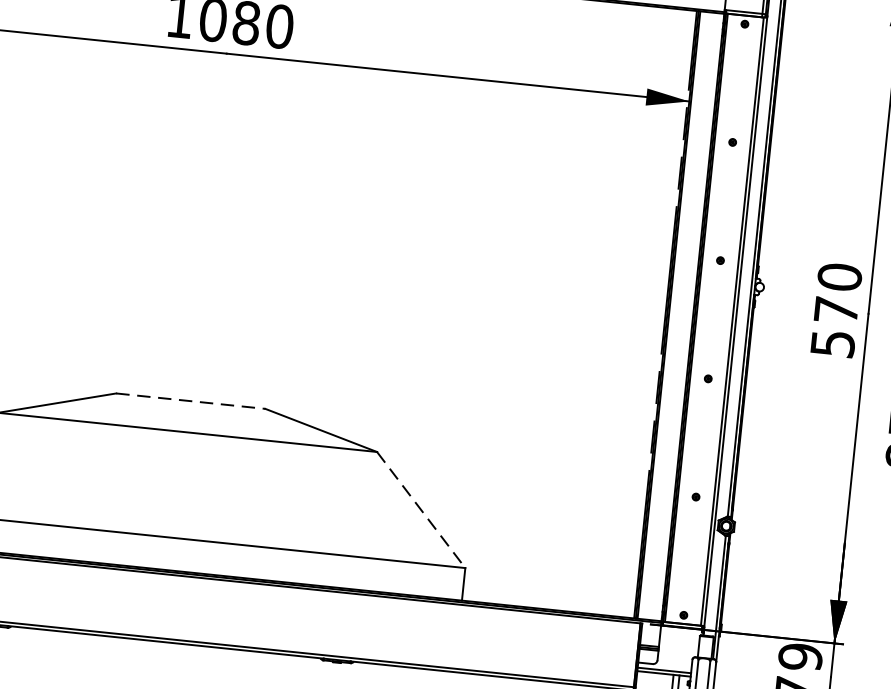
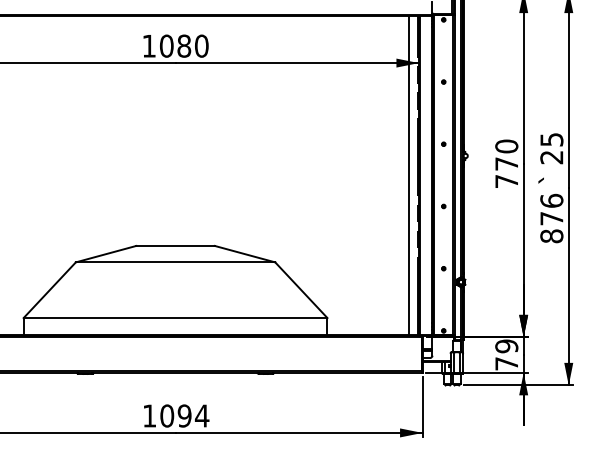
line: (649, 313) -> (409, 175), added
text: (832, 343) -> (506, 181), 570 -> 770
line: (192, 400) -> (176, 245), dashed -> solid
line: (421, 510) -> (301, 290), dashed -> solid

